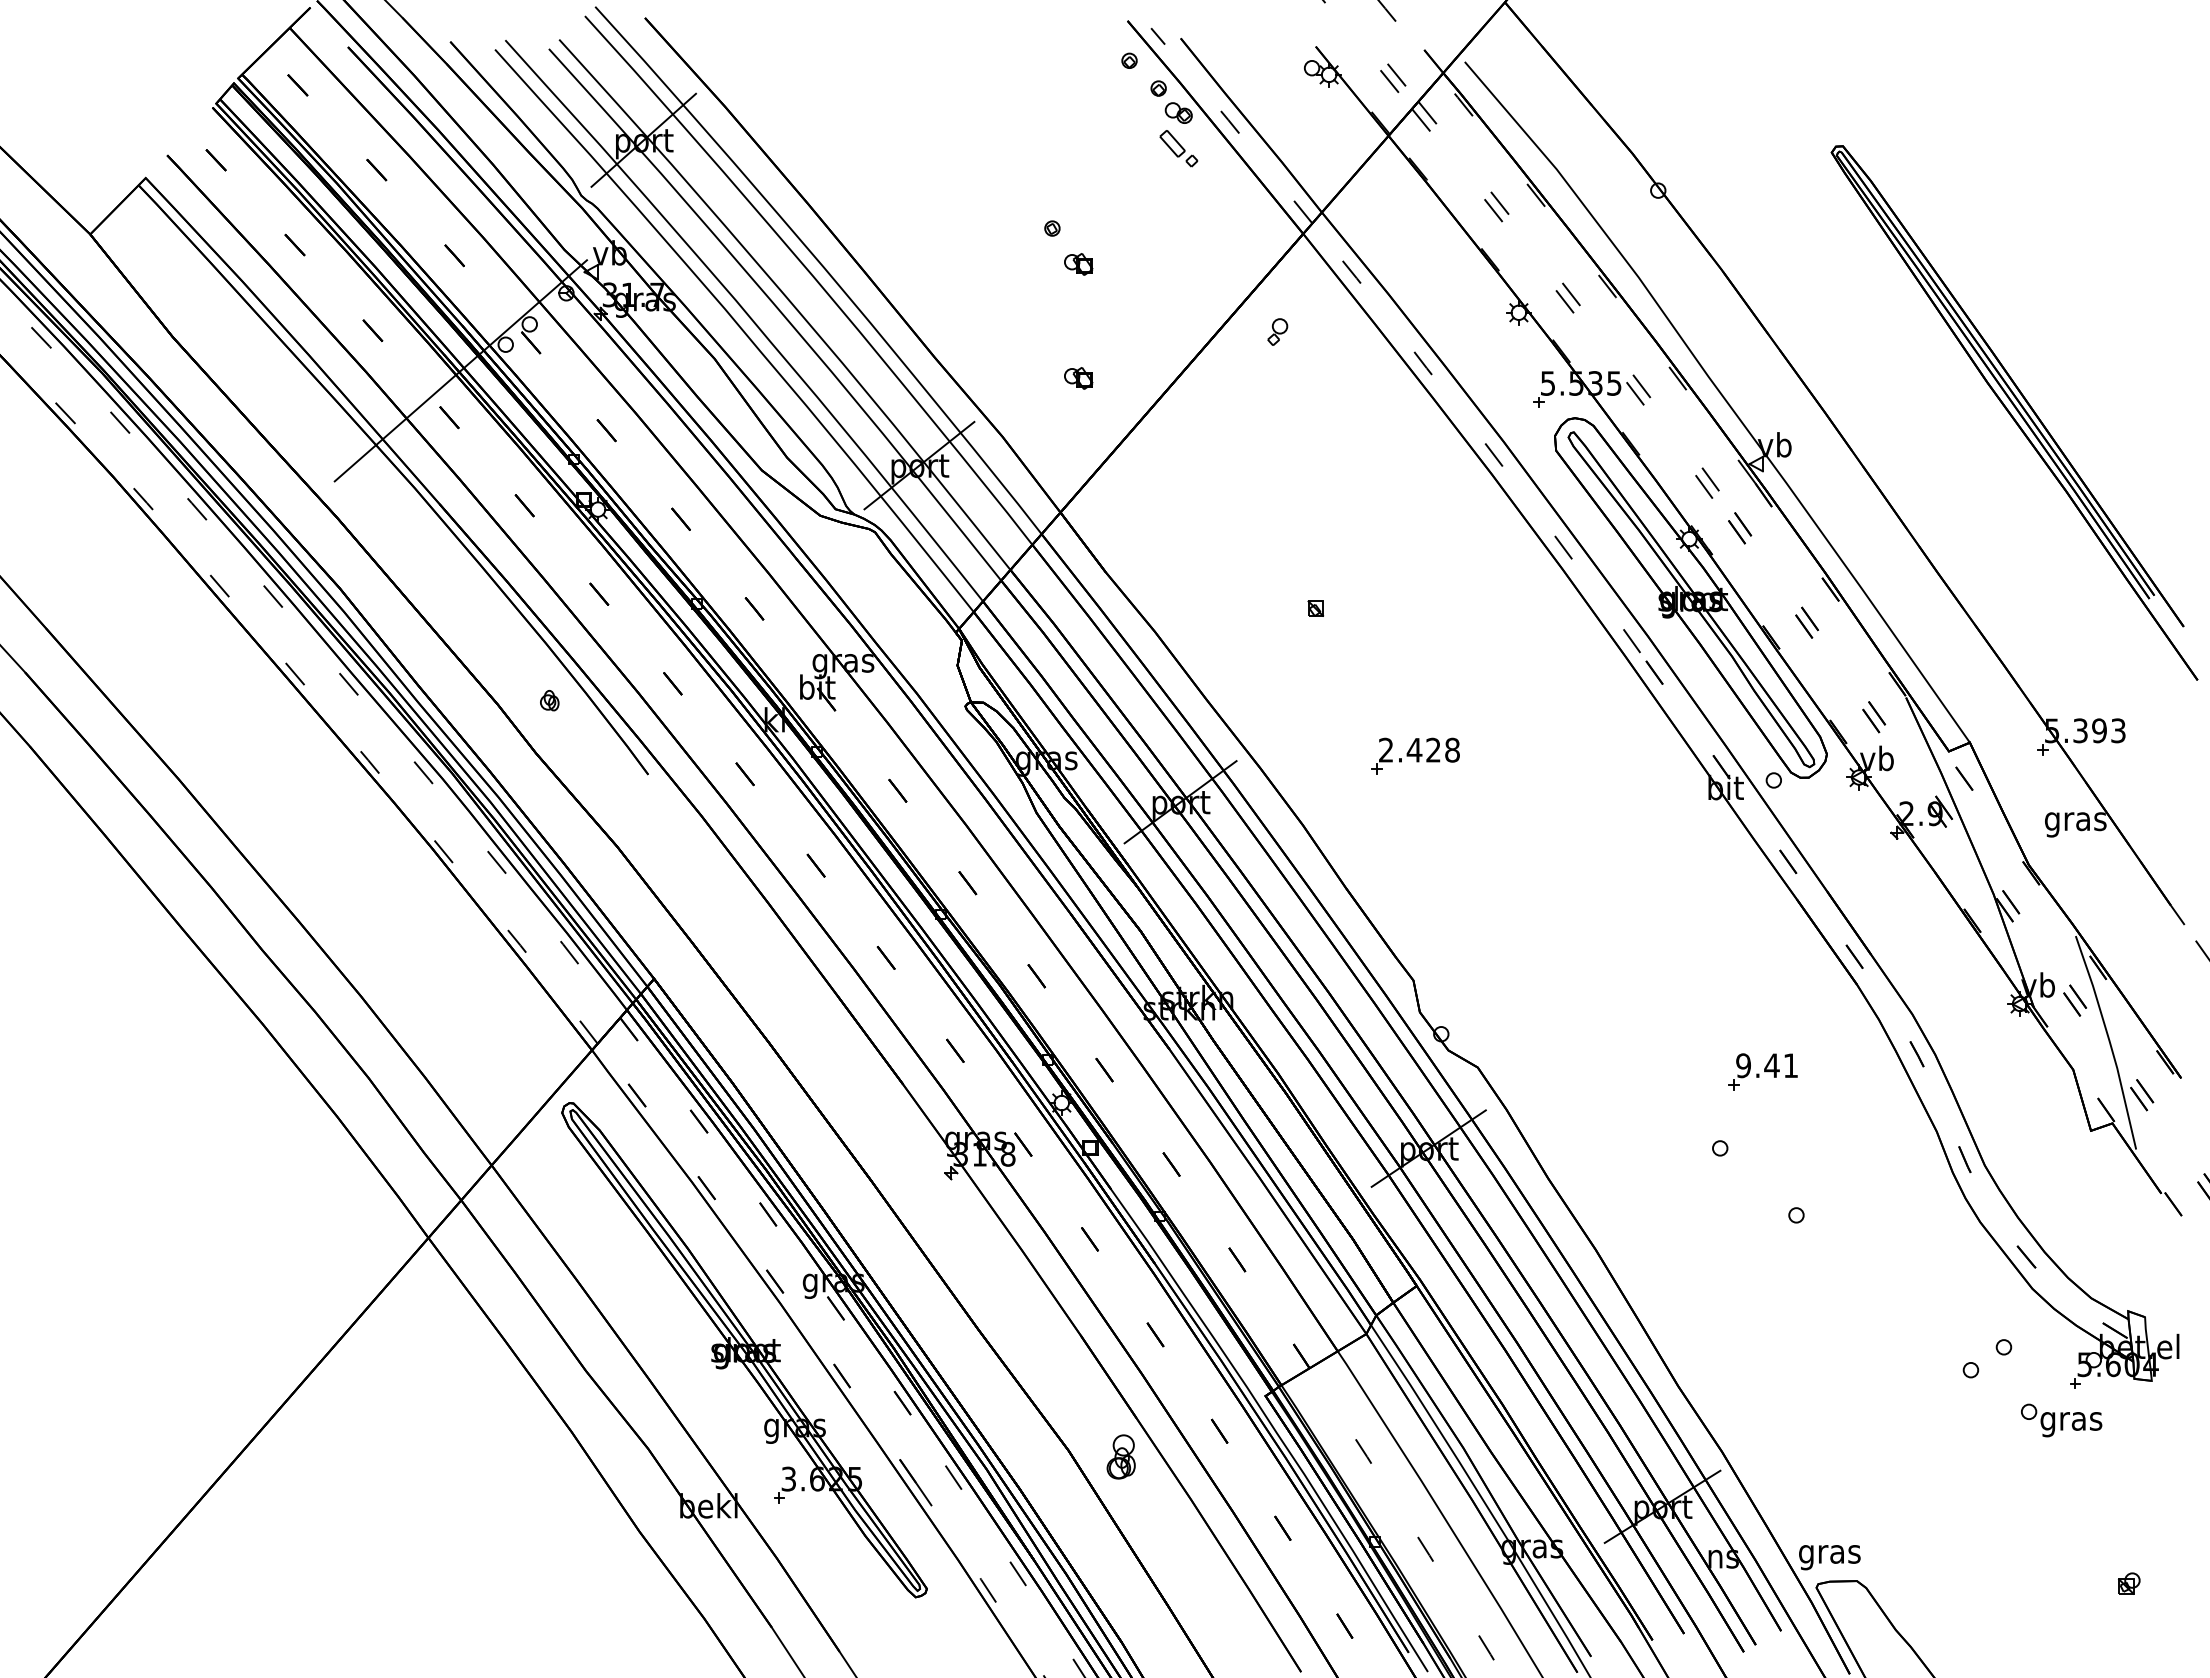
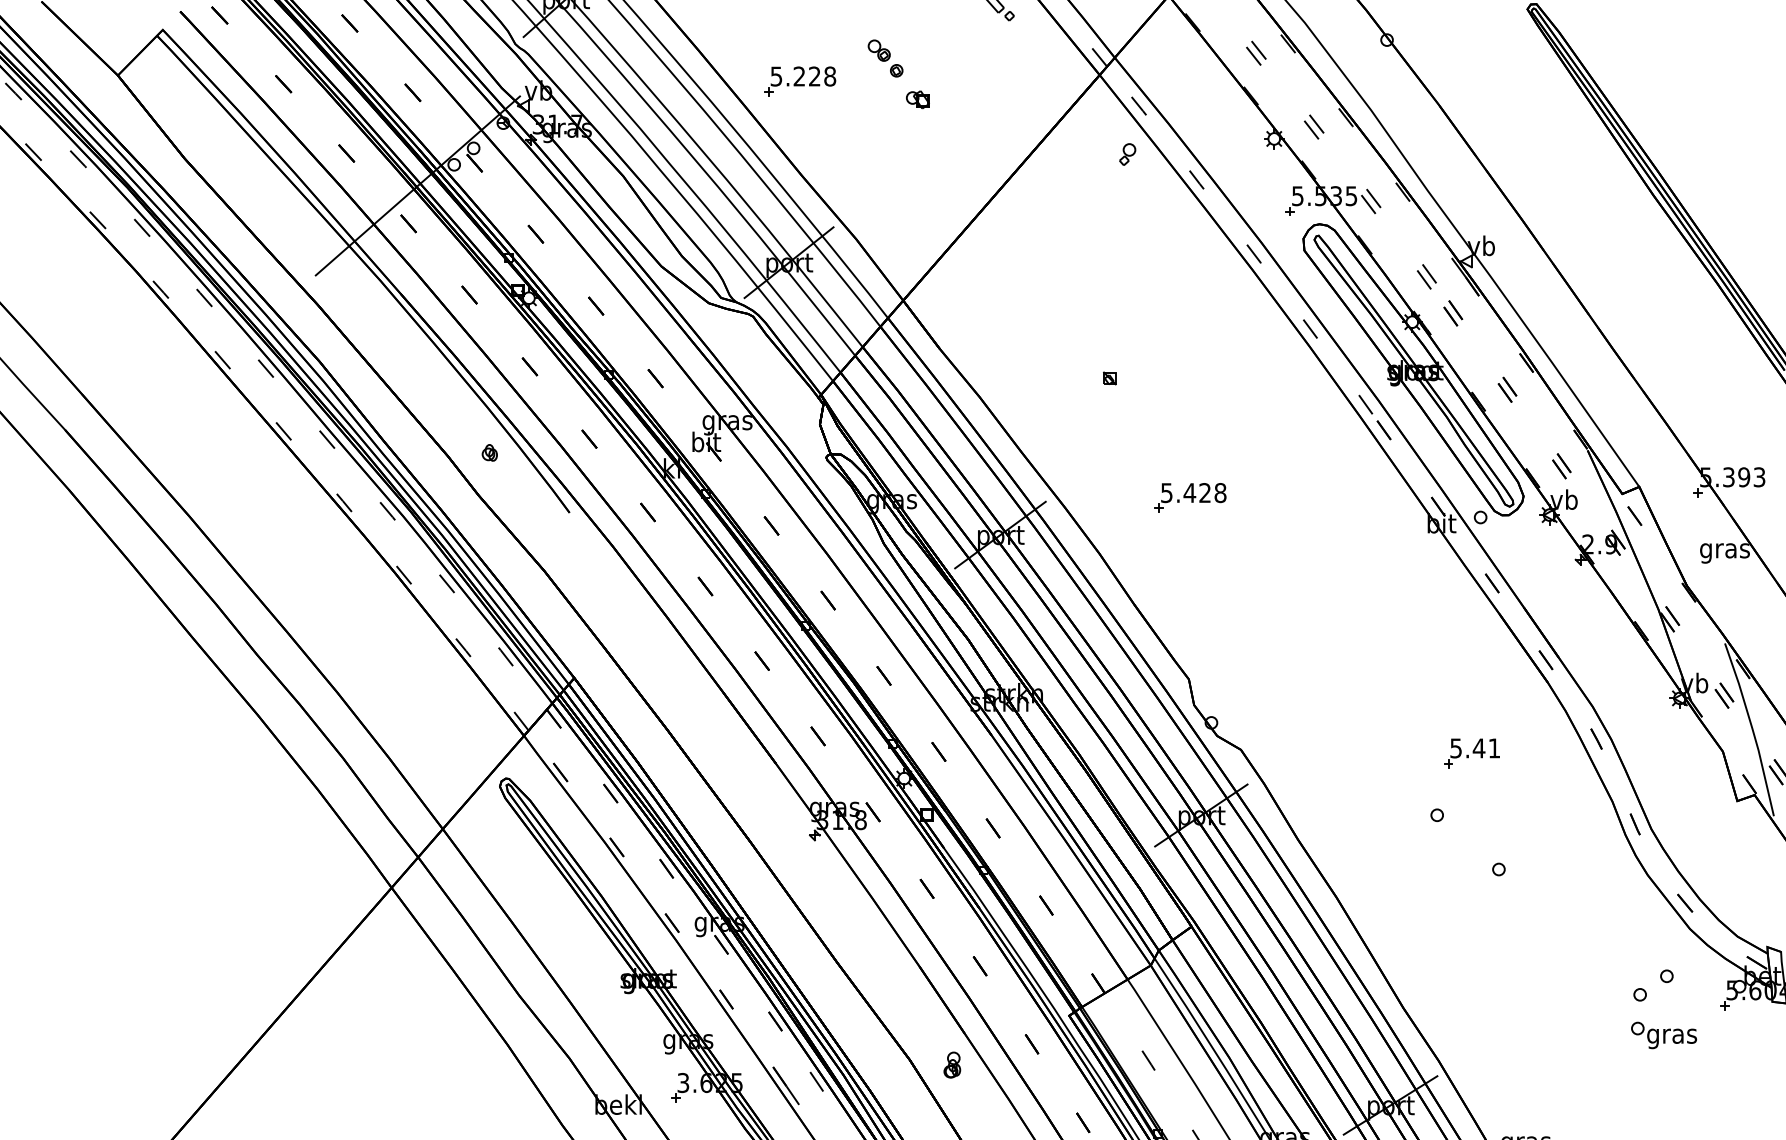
part: (1030, 203) -> (878, 50), added
part: (933, 241) -> (800, 81), added
part: (1277, 331) -> (1127, 154), moved
part: (1078, 378) -> (917, 192), removed
text: (1386, 749) -> (1167, 492), 2.428 -> 5.428
text: (1743, 1065) -> (1456, 748), 9.41 -> 5.41
part: (2061, 1420) -> (1664, 1035), moved
part: (1120, 1456) -> (951, 1064), size x0.71

